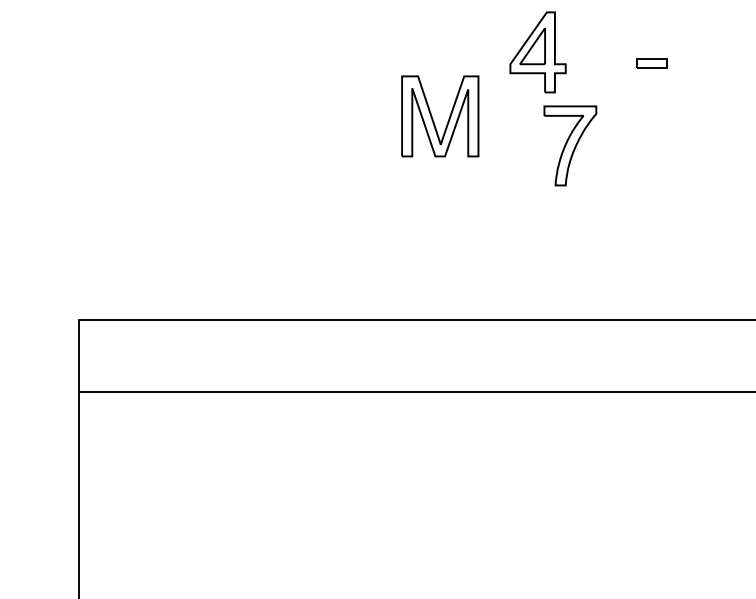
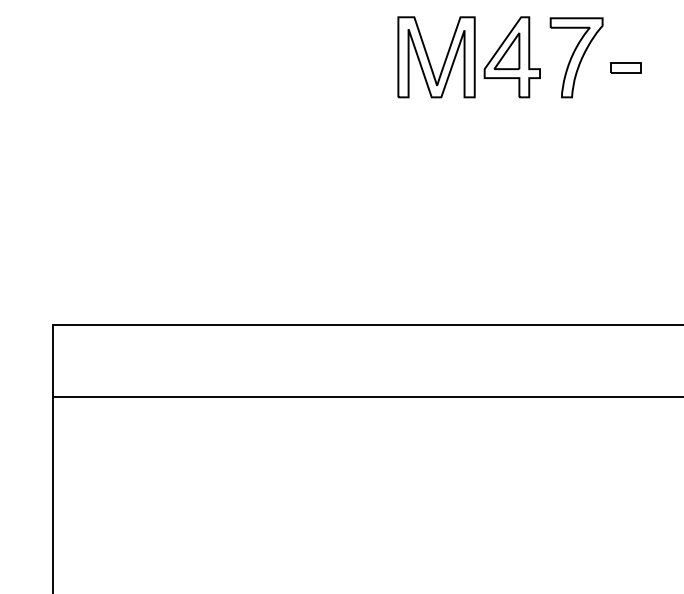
part: (433, 118) -> (429, 59), moved
part: (570, 145) -> (576, 57), moved

